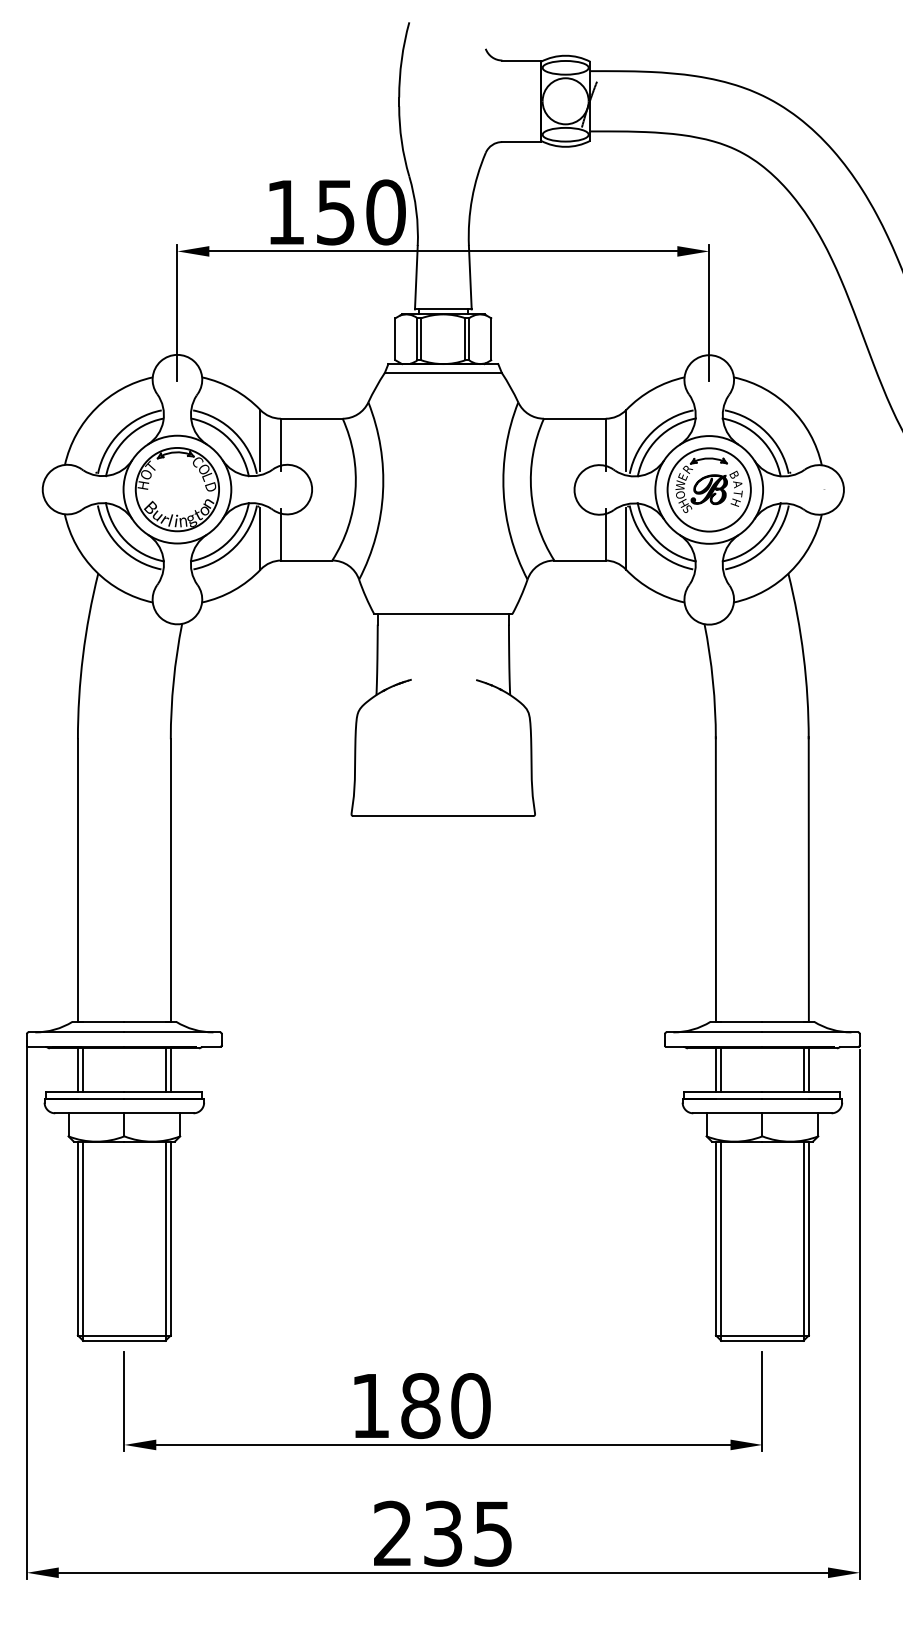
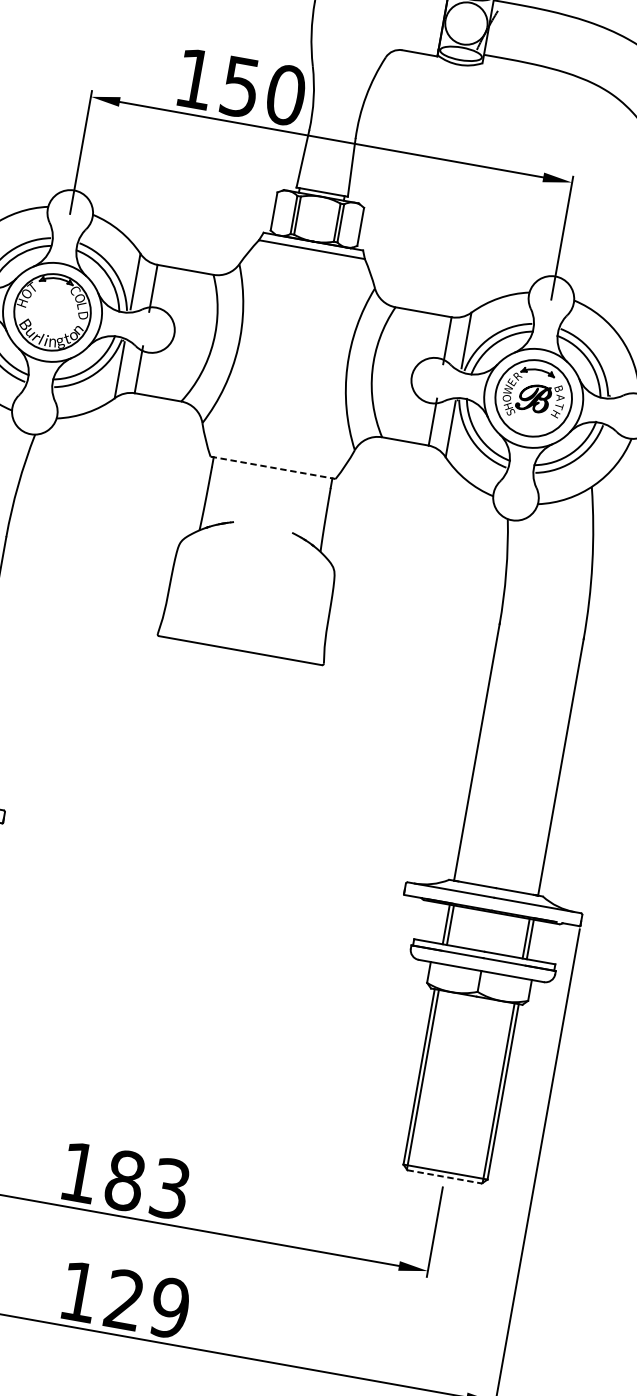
line: (443, 614) -> (273, 468), solid -> dashed
line: (762, 1340) -> (444, 1176), solid -> dashed
text: (470, 1406) -> (169, 1189), 180 -> 183
text: (443, 1533) -> (125, 1299), 235 -> 129

